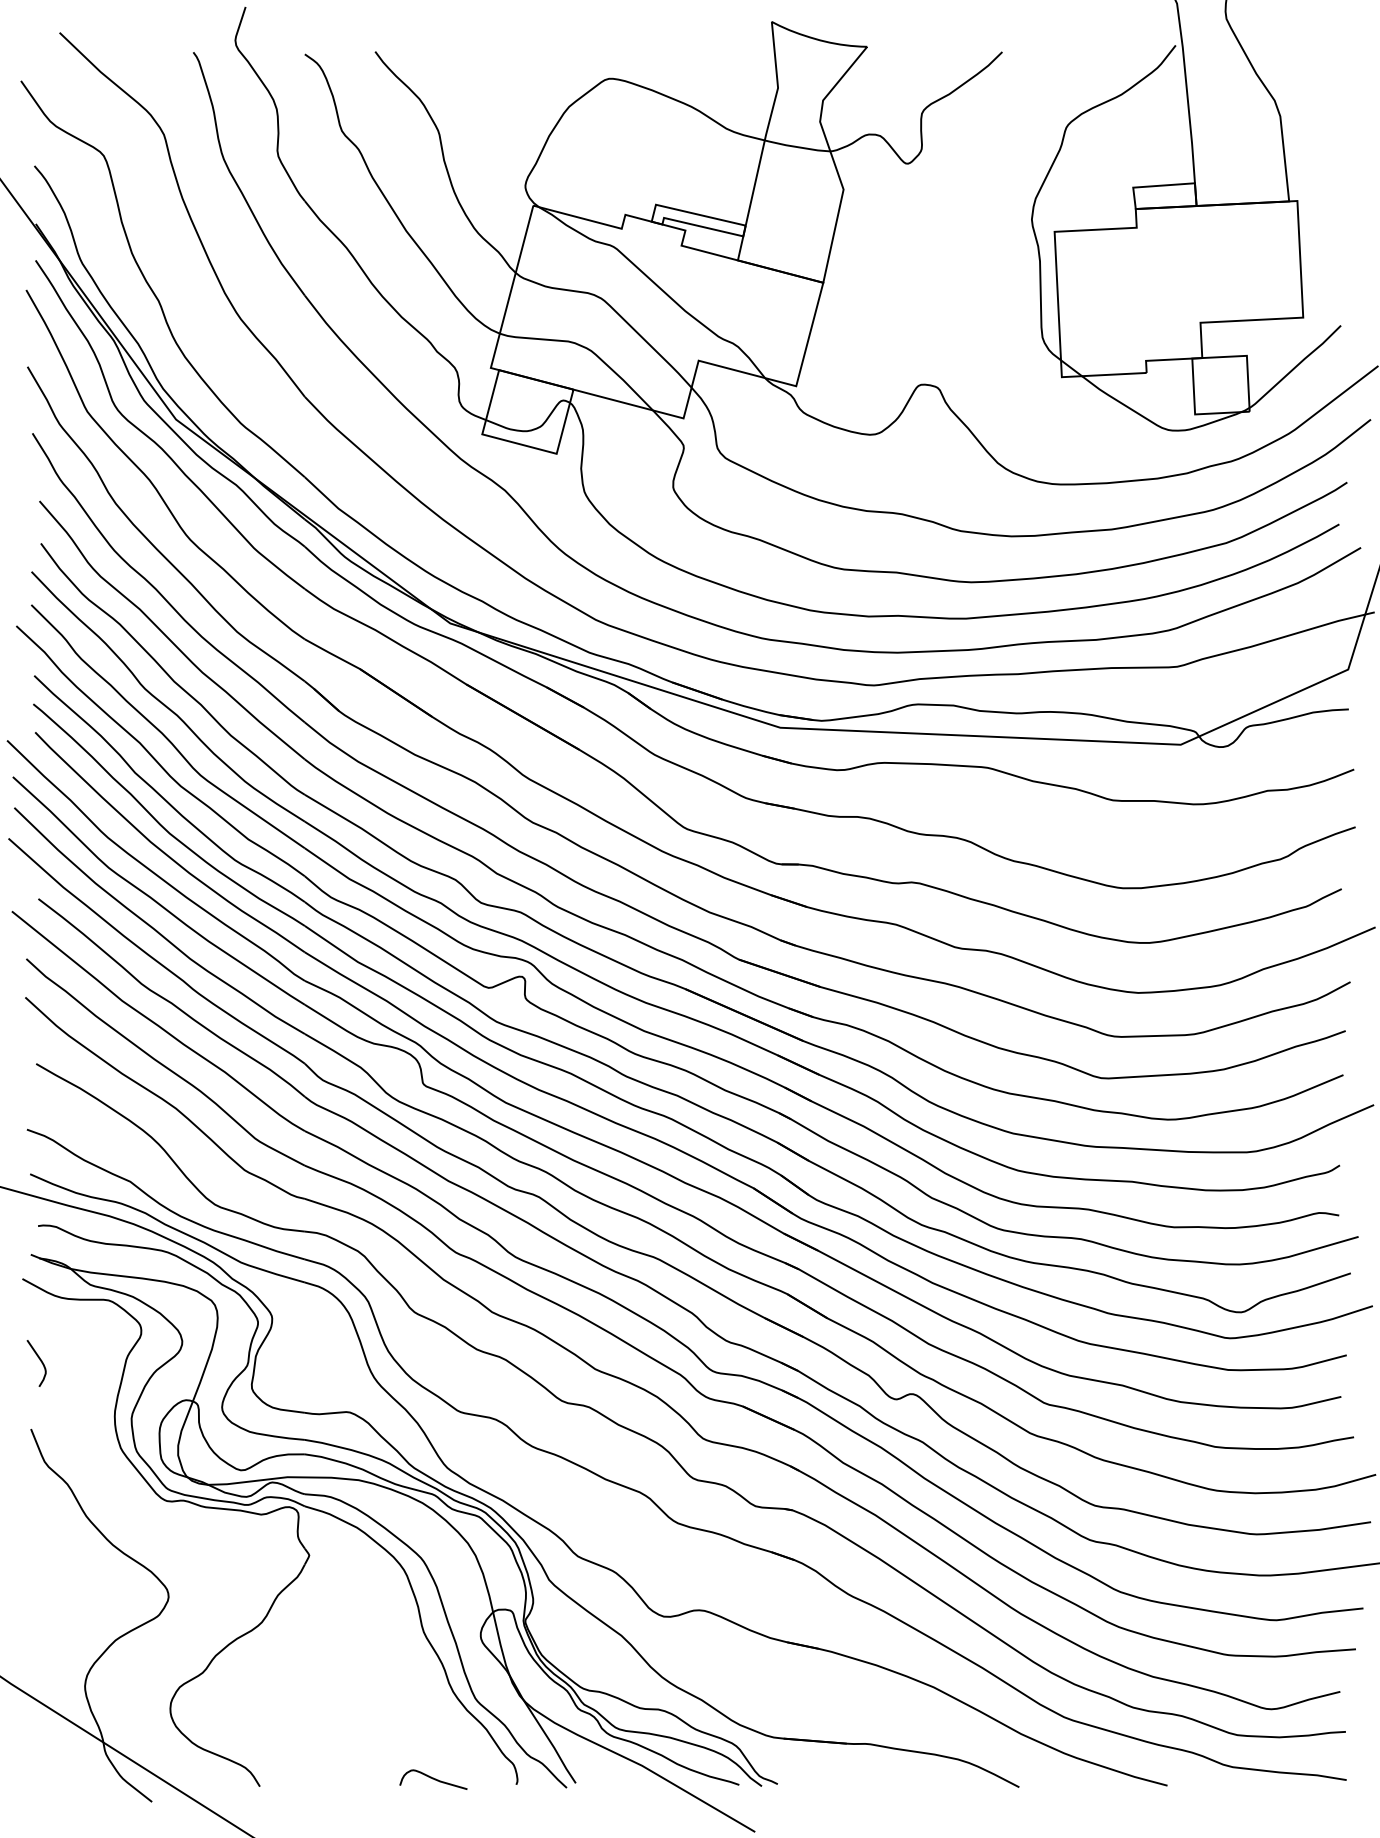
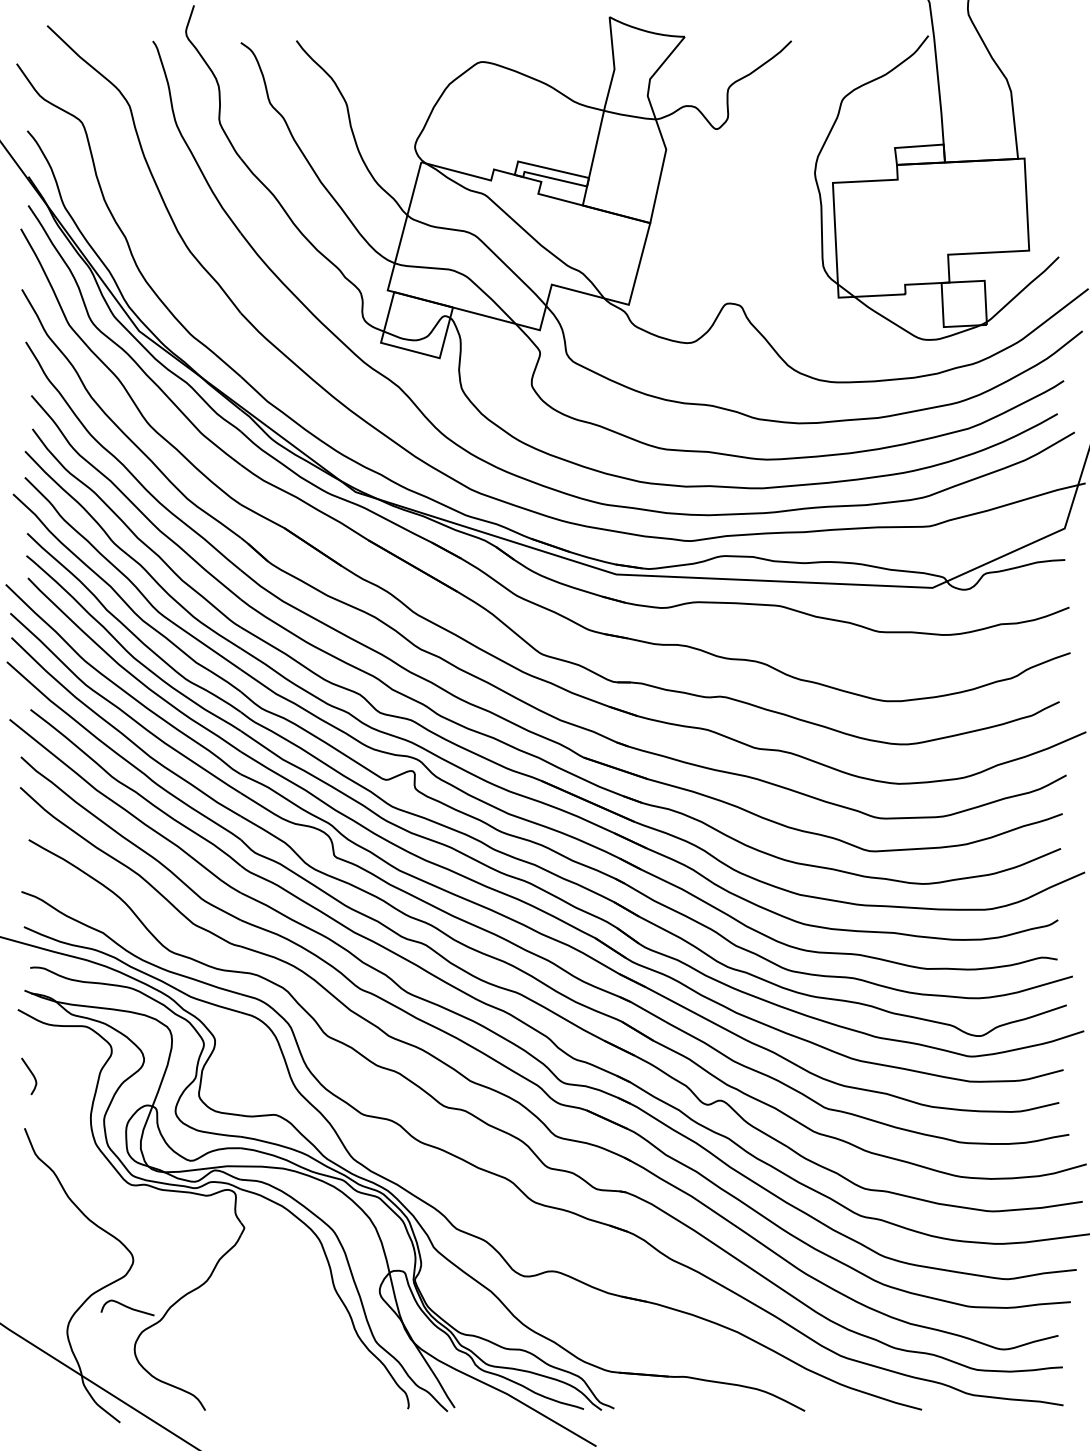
curve: (433, 1779) -> (127, 1307), moved

